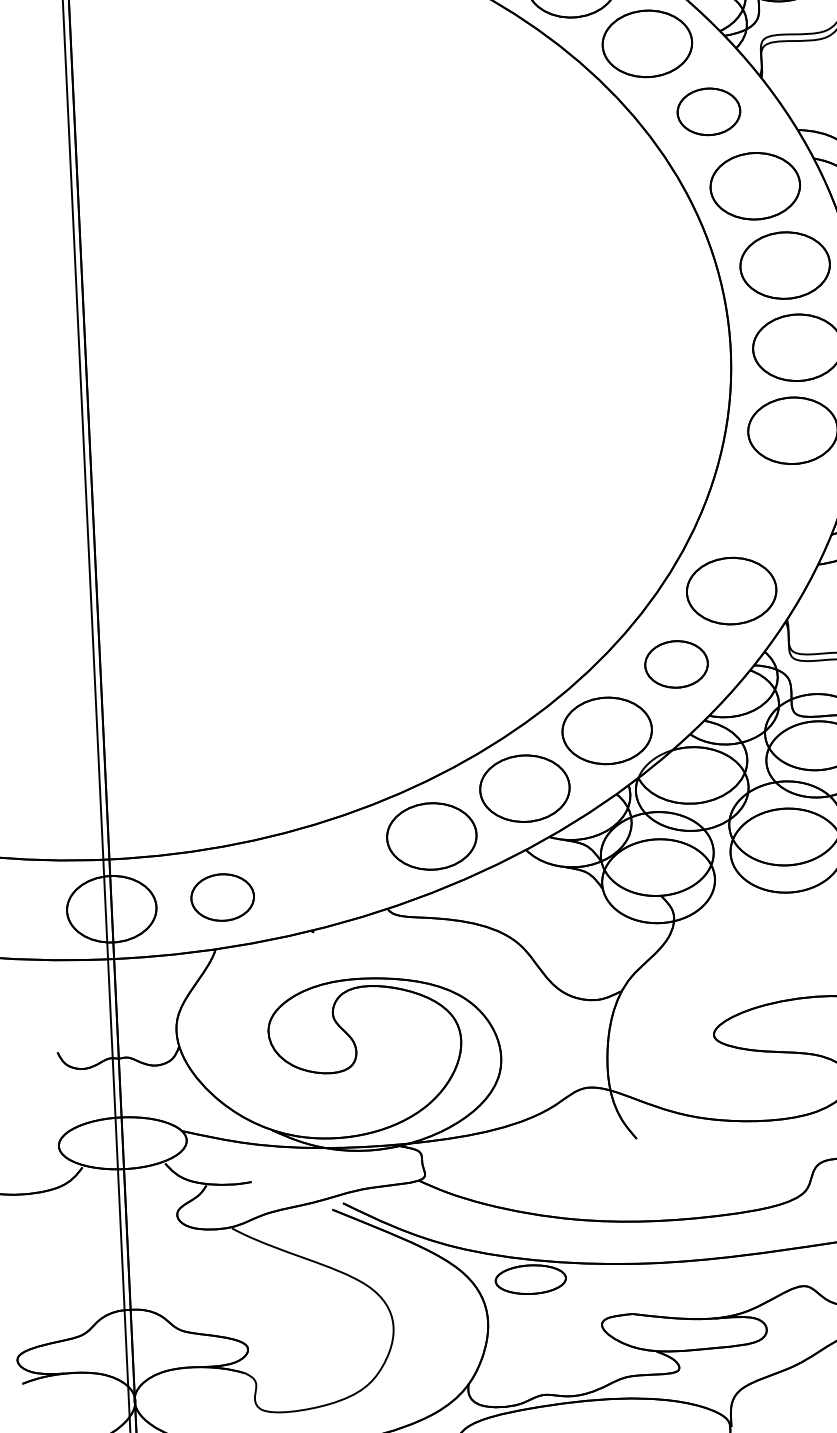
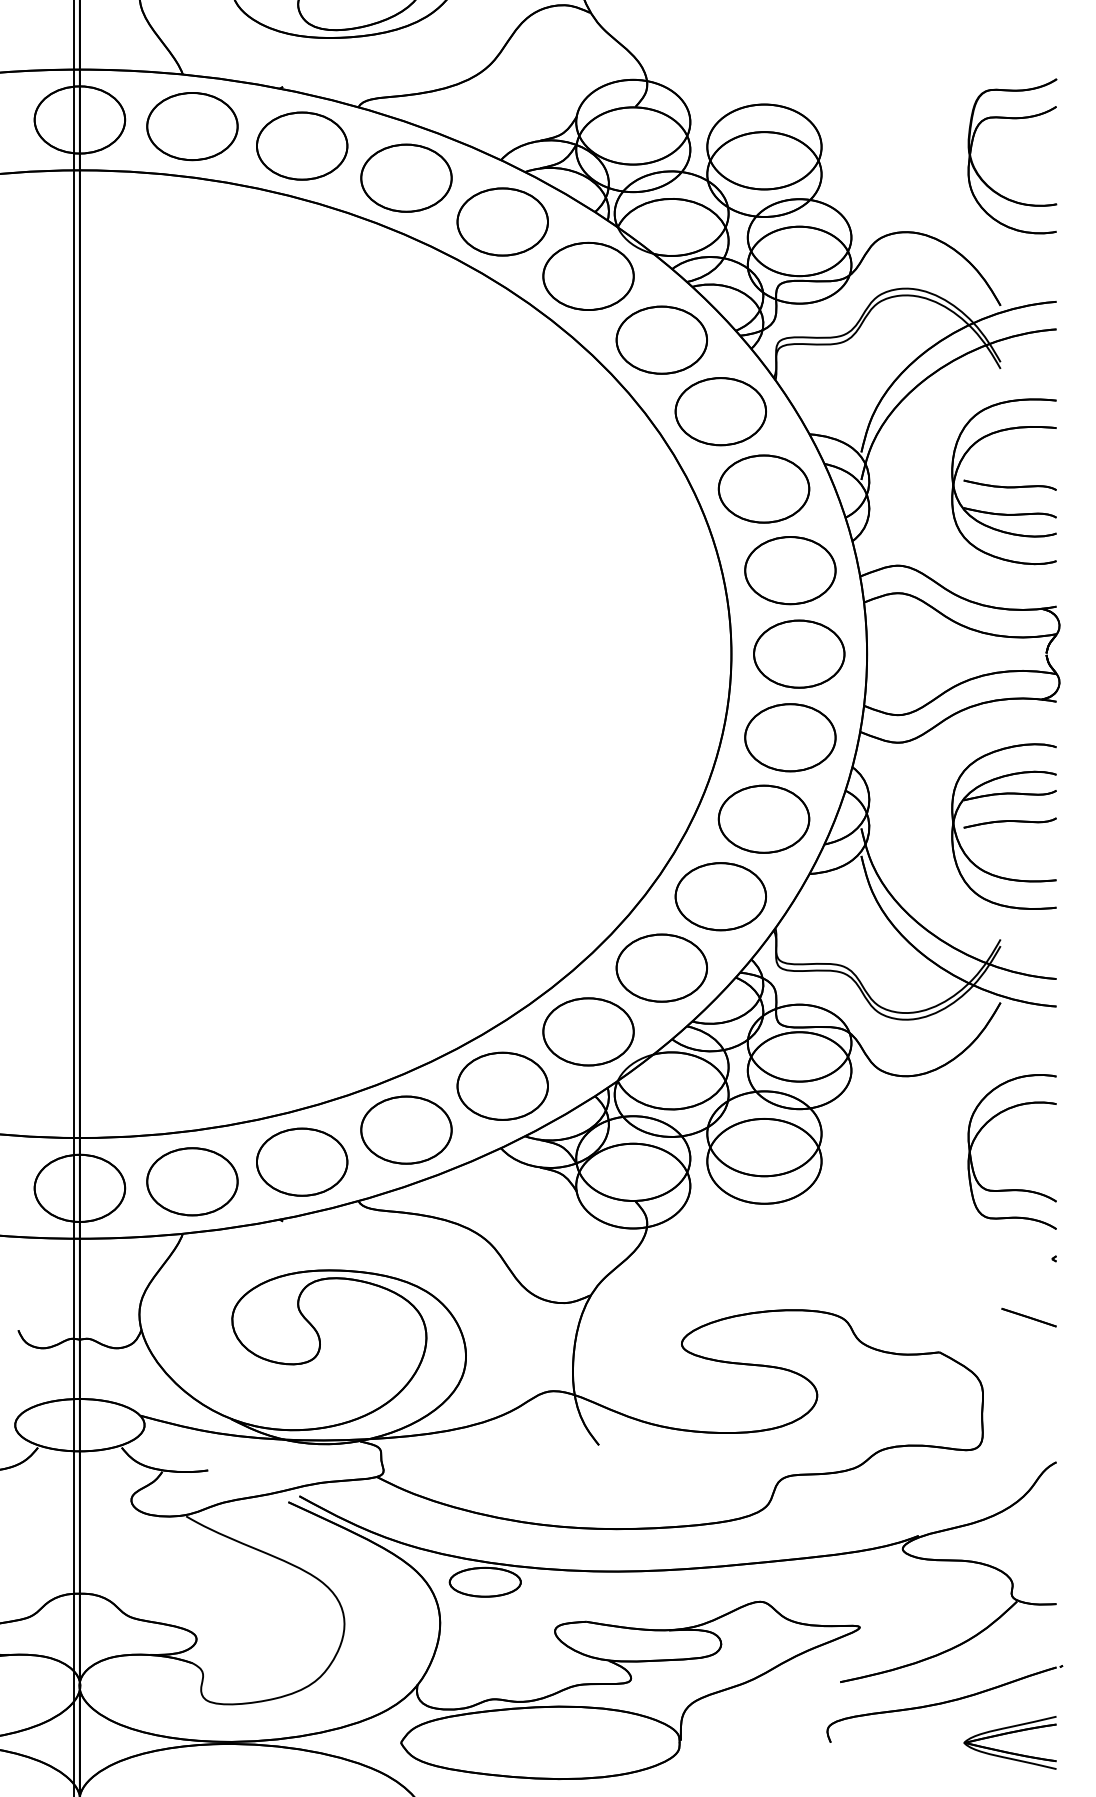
part: (708, 111) -> (720, 411), size x1.43
part: (770, 511) -> (763, 818), added
part: (676, 663) -> (661, 967), size x1.43
part: (330, 872) -> (302, 1161), added
part: (222, 897) -> (192, 1181), size x1.43

